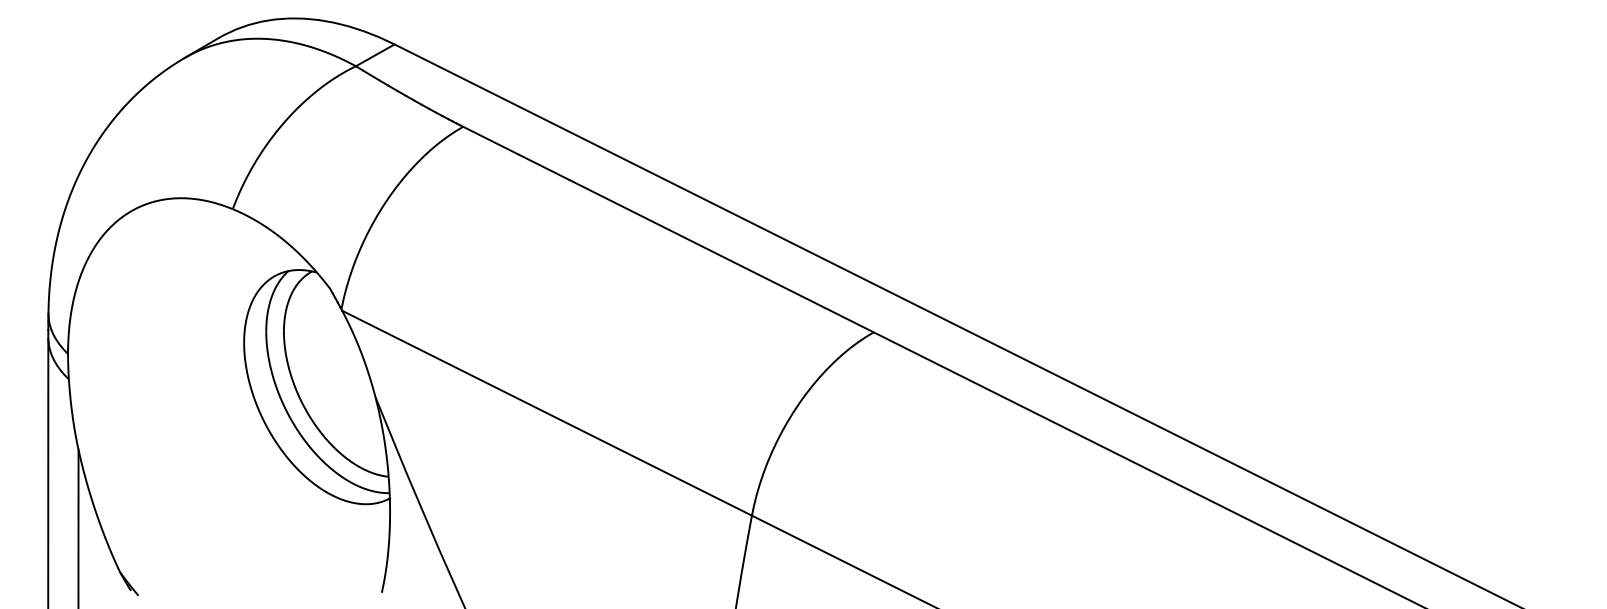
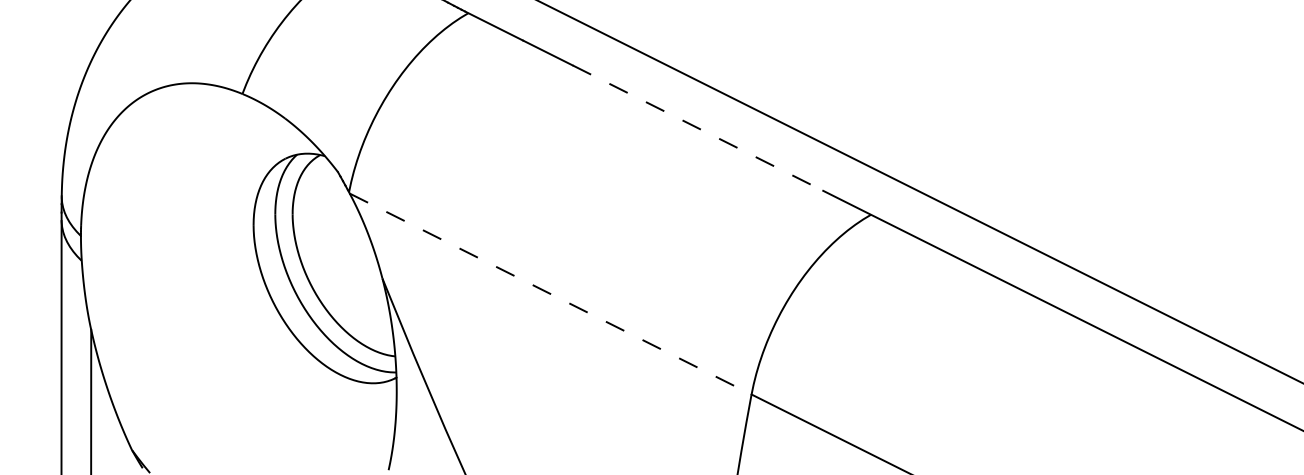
line: (697, 244) -> (698, 128), solid -> dashed
line: (547, 413) -> (551, 294), solid -> dashed

